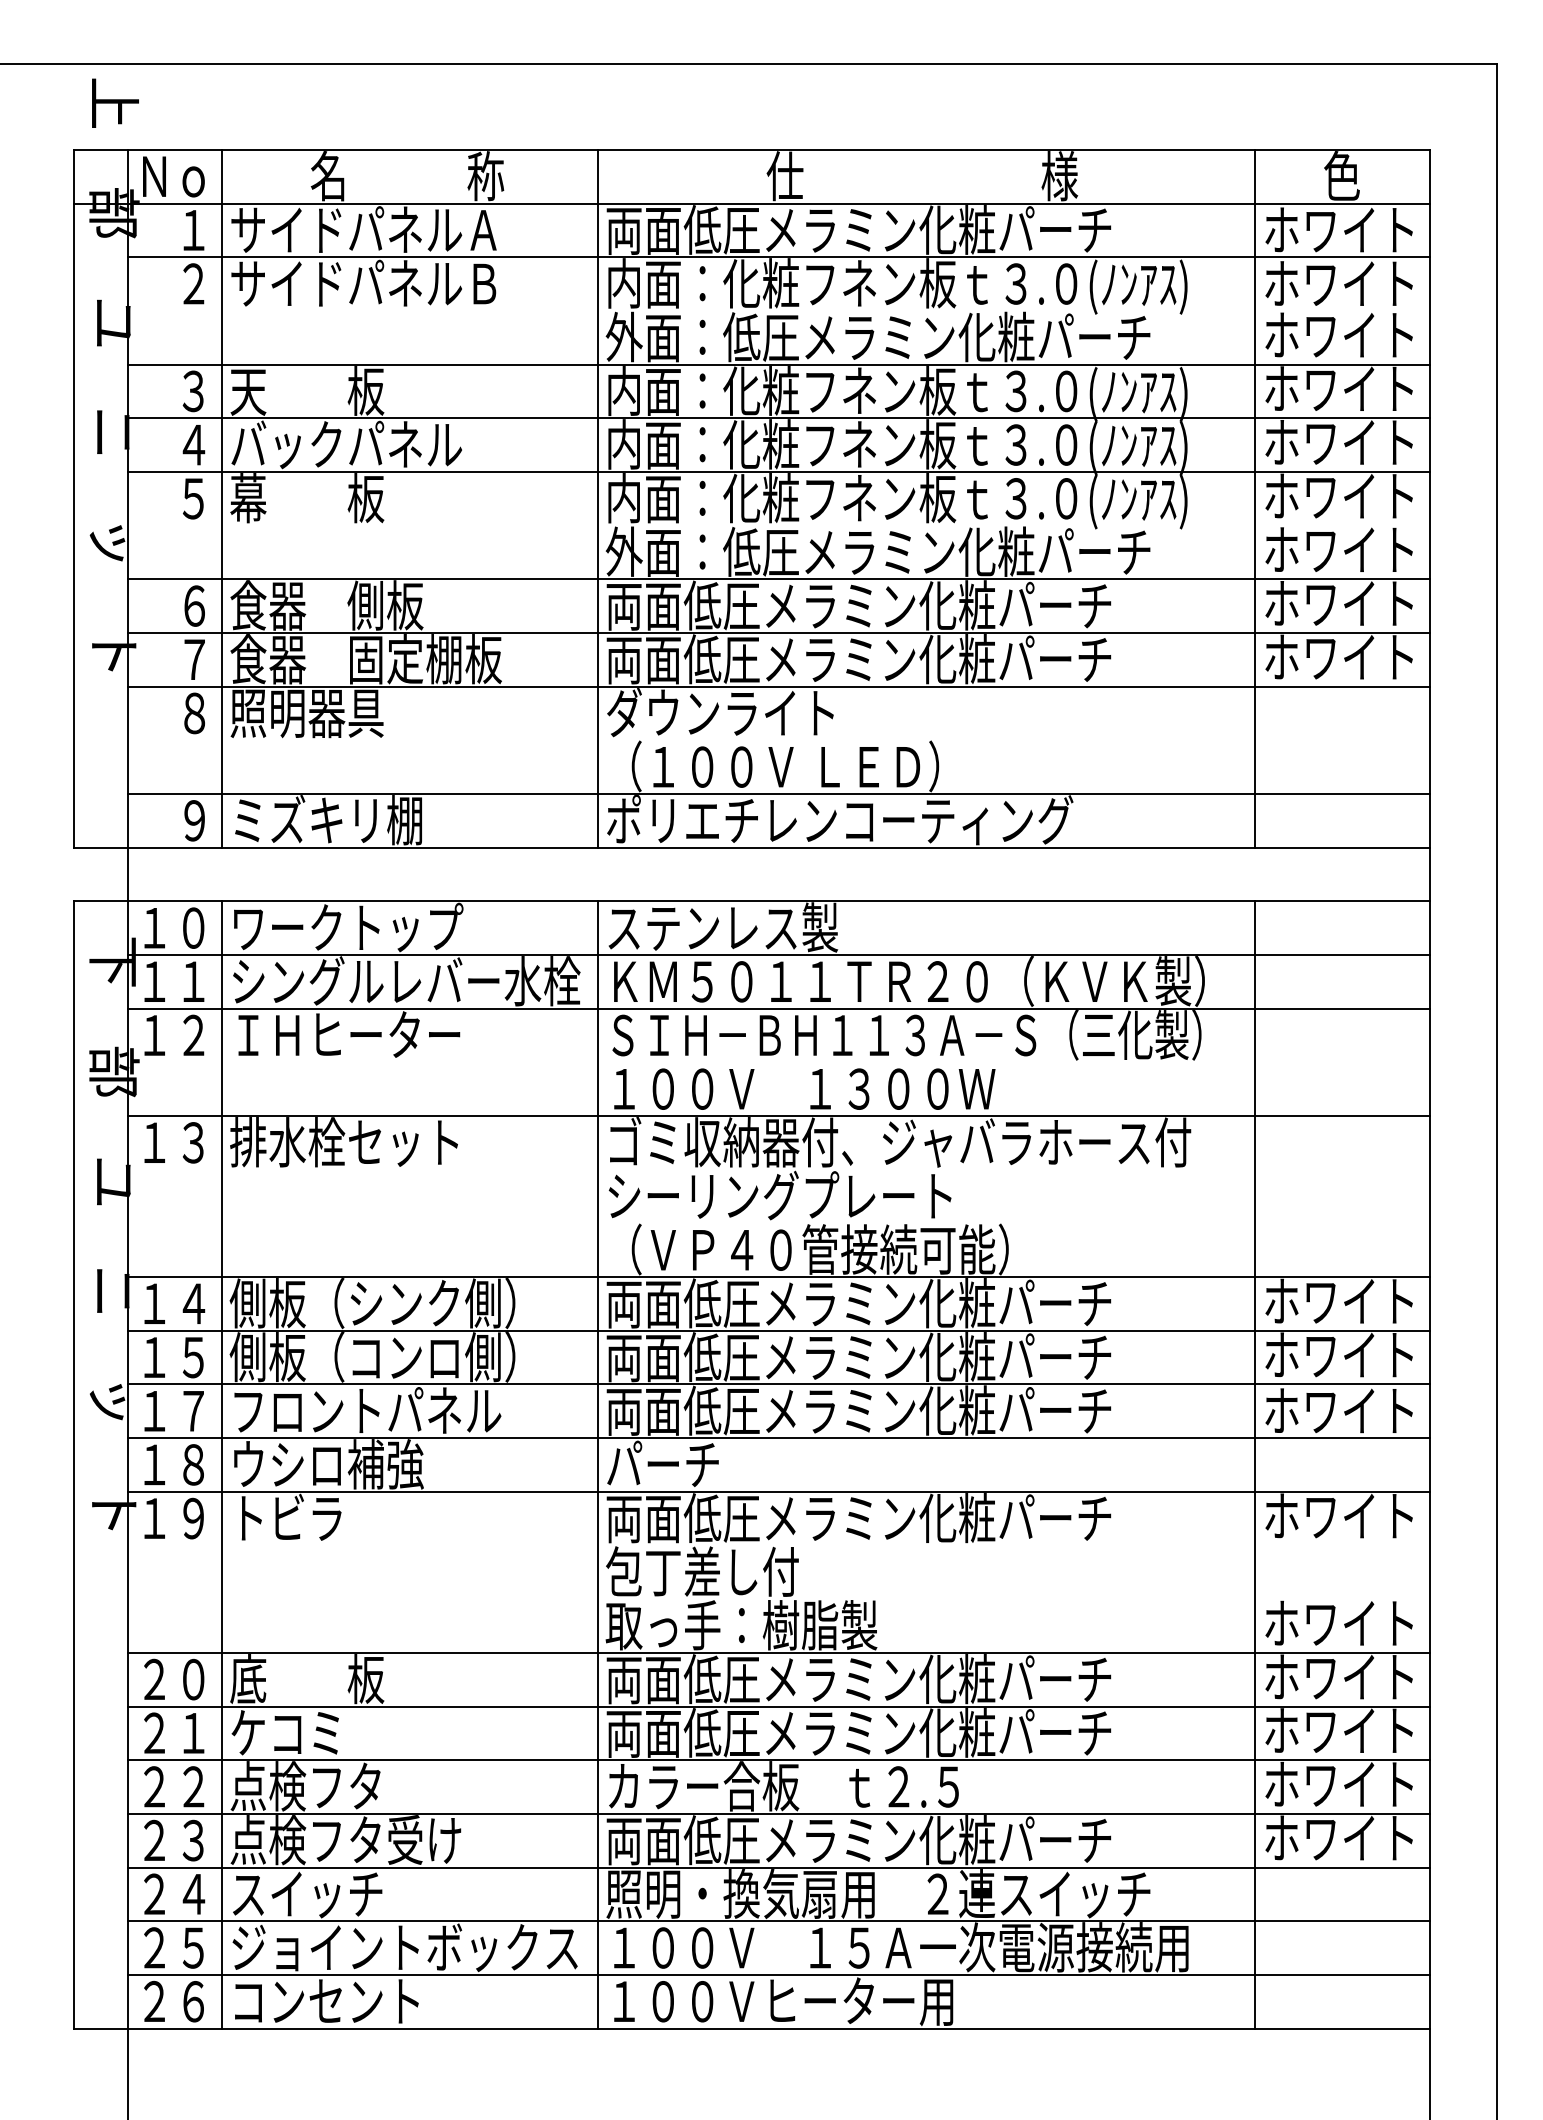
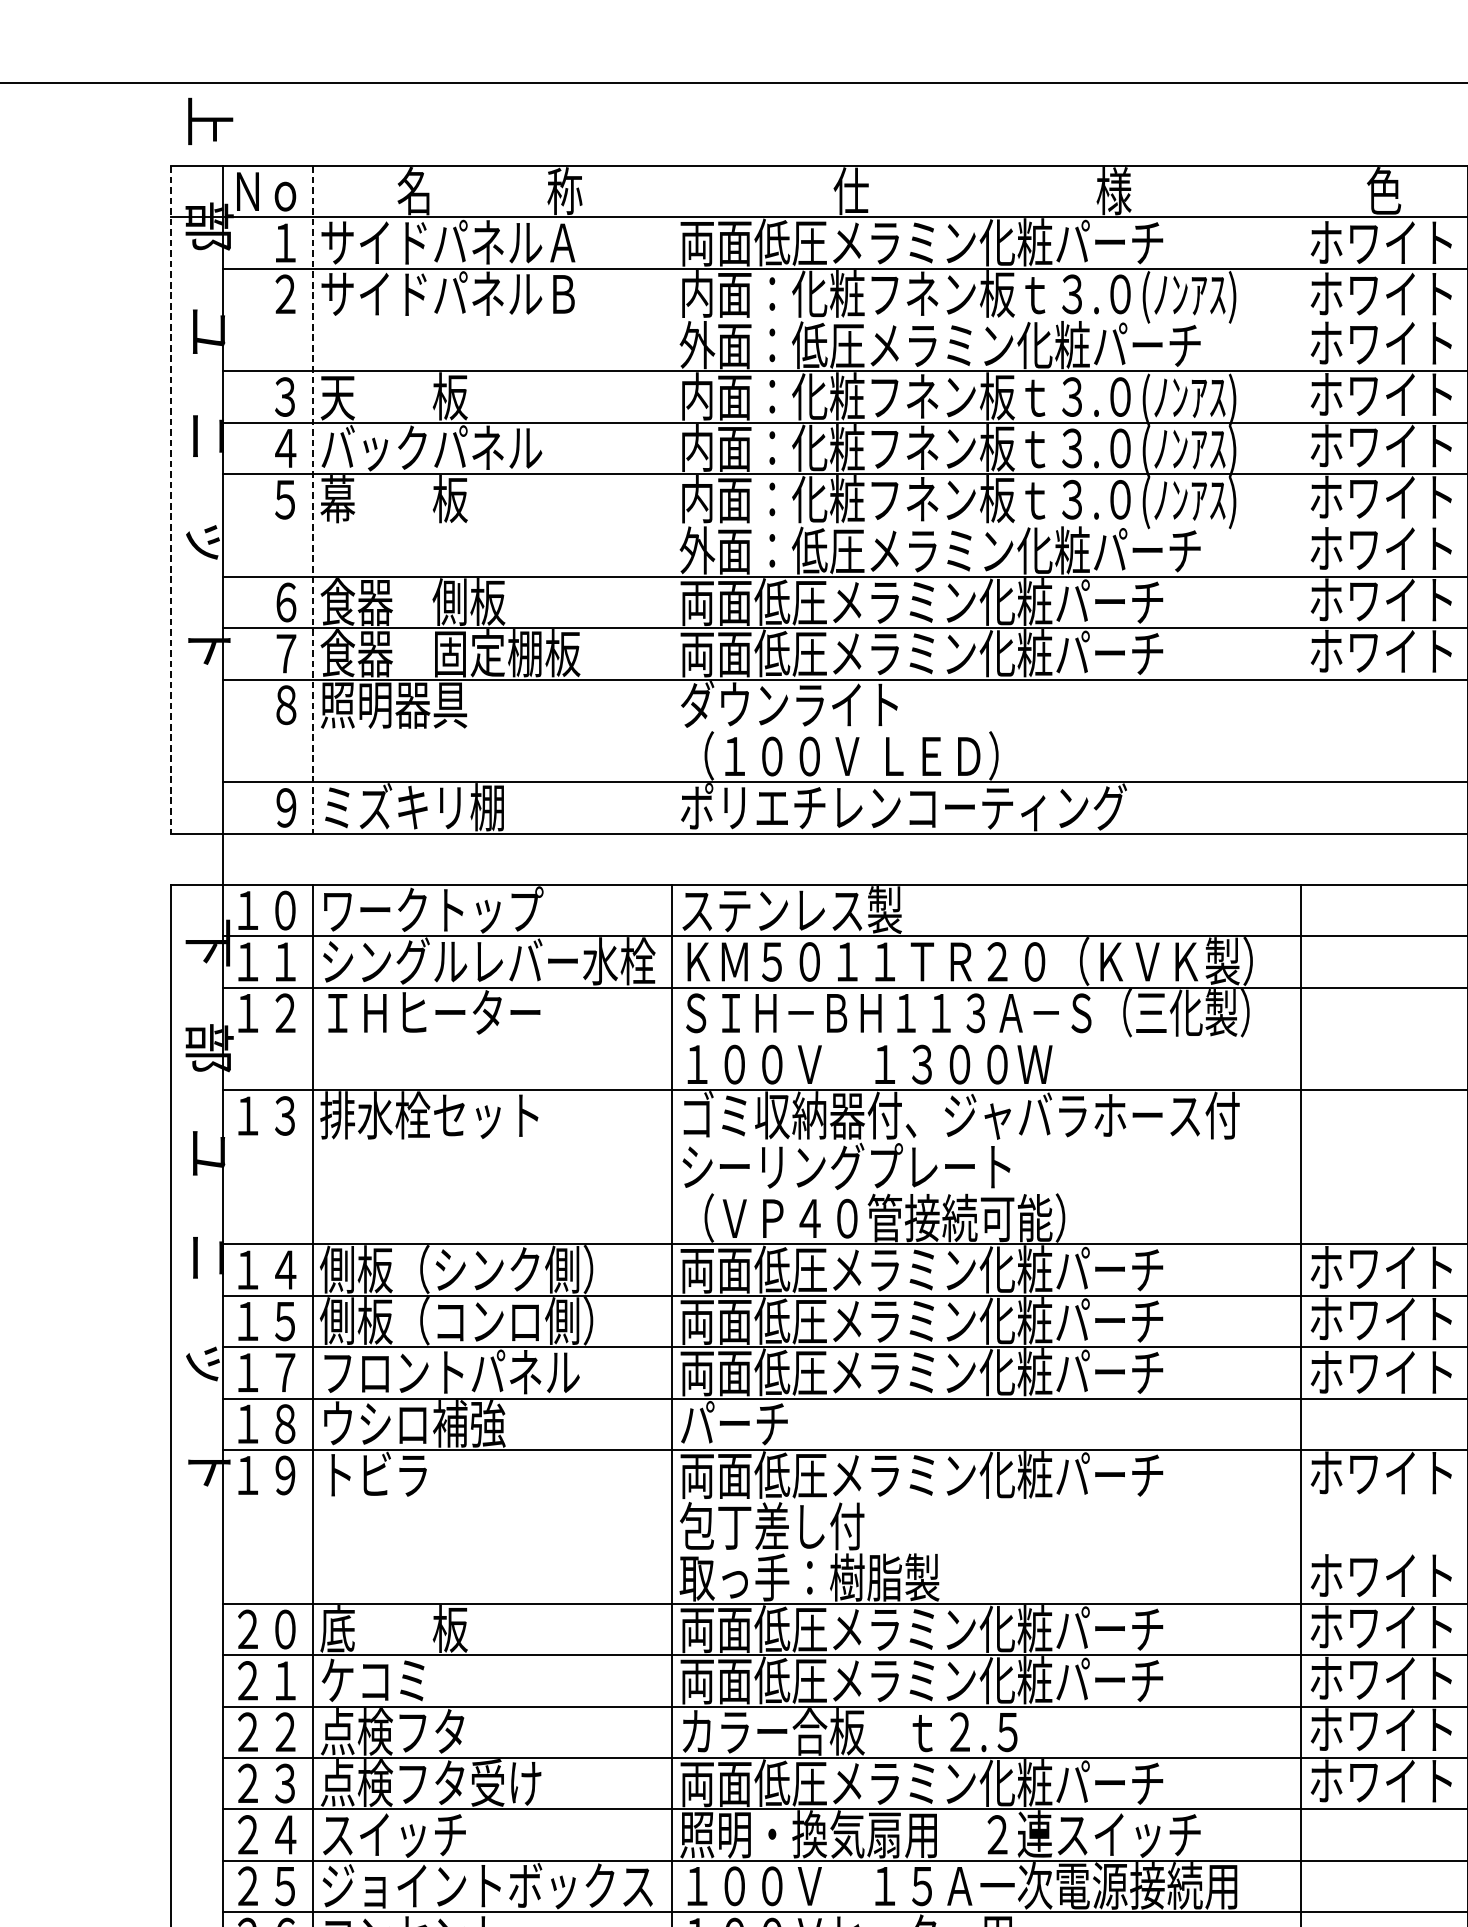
line: (74, 498) -> (171, 499), solid -> dashed
line: (222, 498) -> (313, 499), solid -> dashed
line: (597, 498) -> (671, 499), removed
line: (1255, 498) -> (1301, 499), removed

